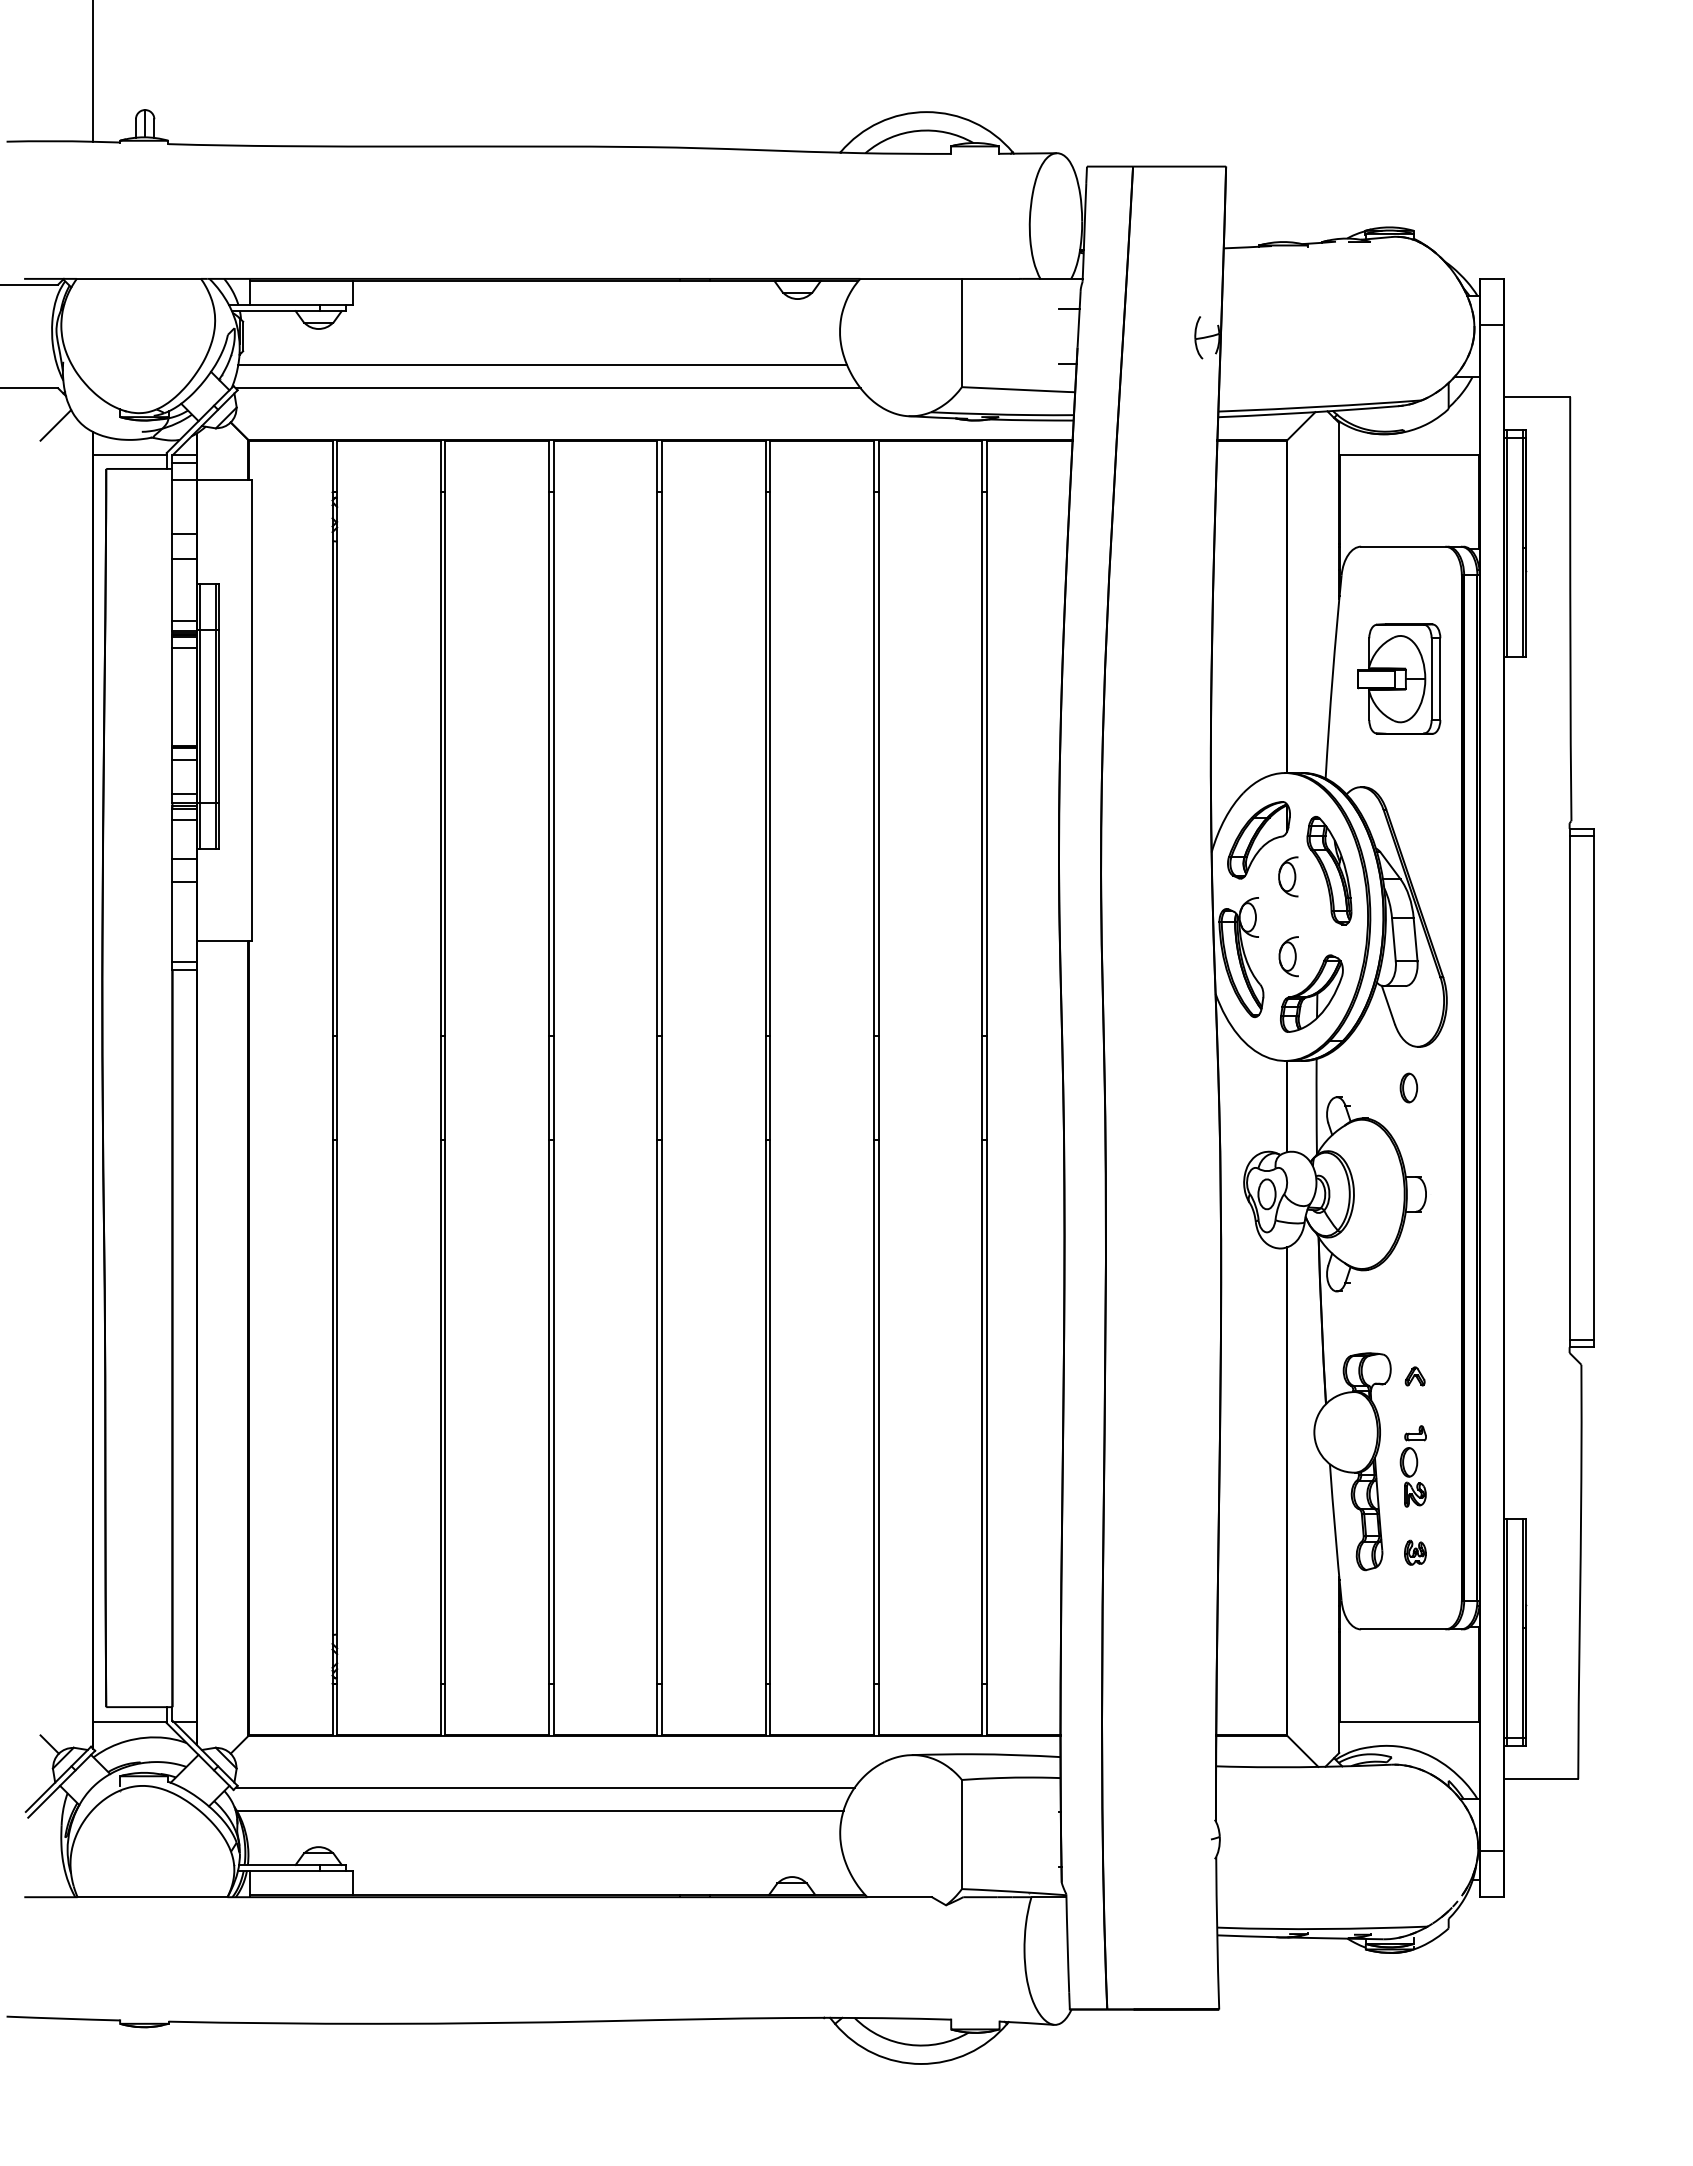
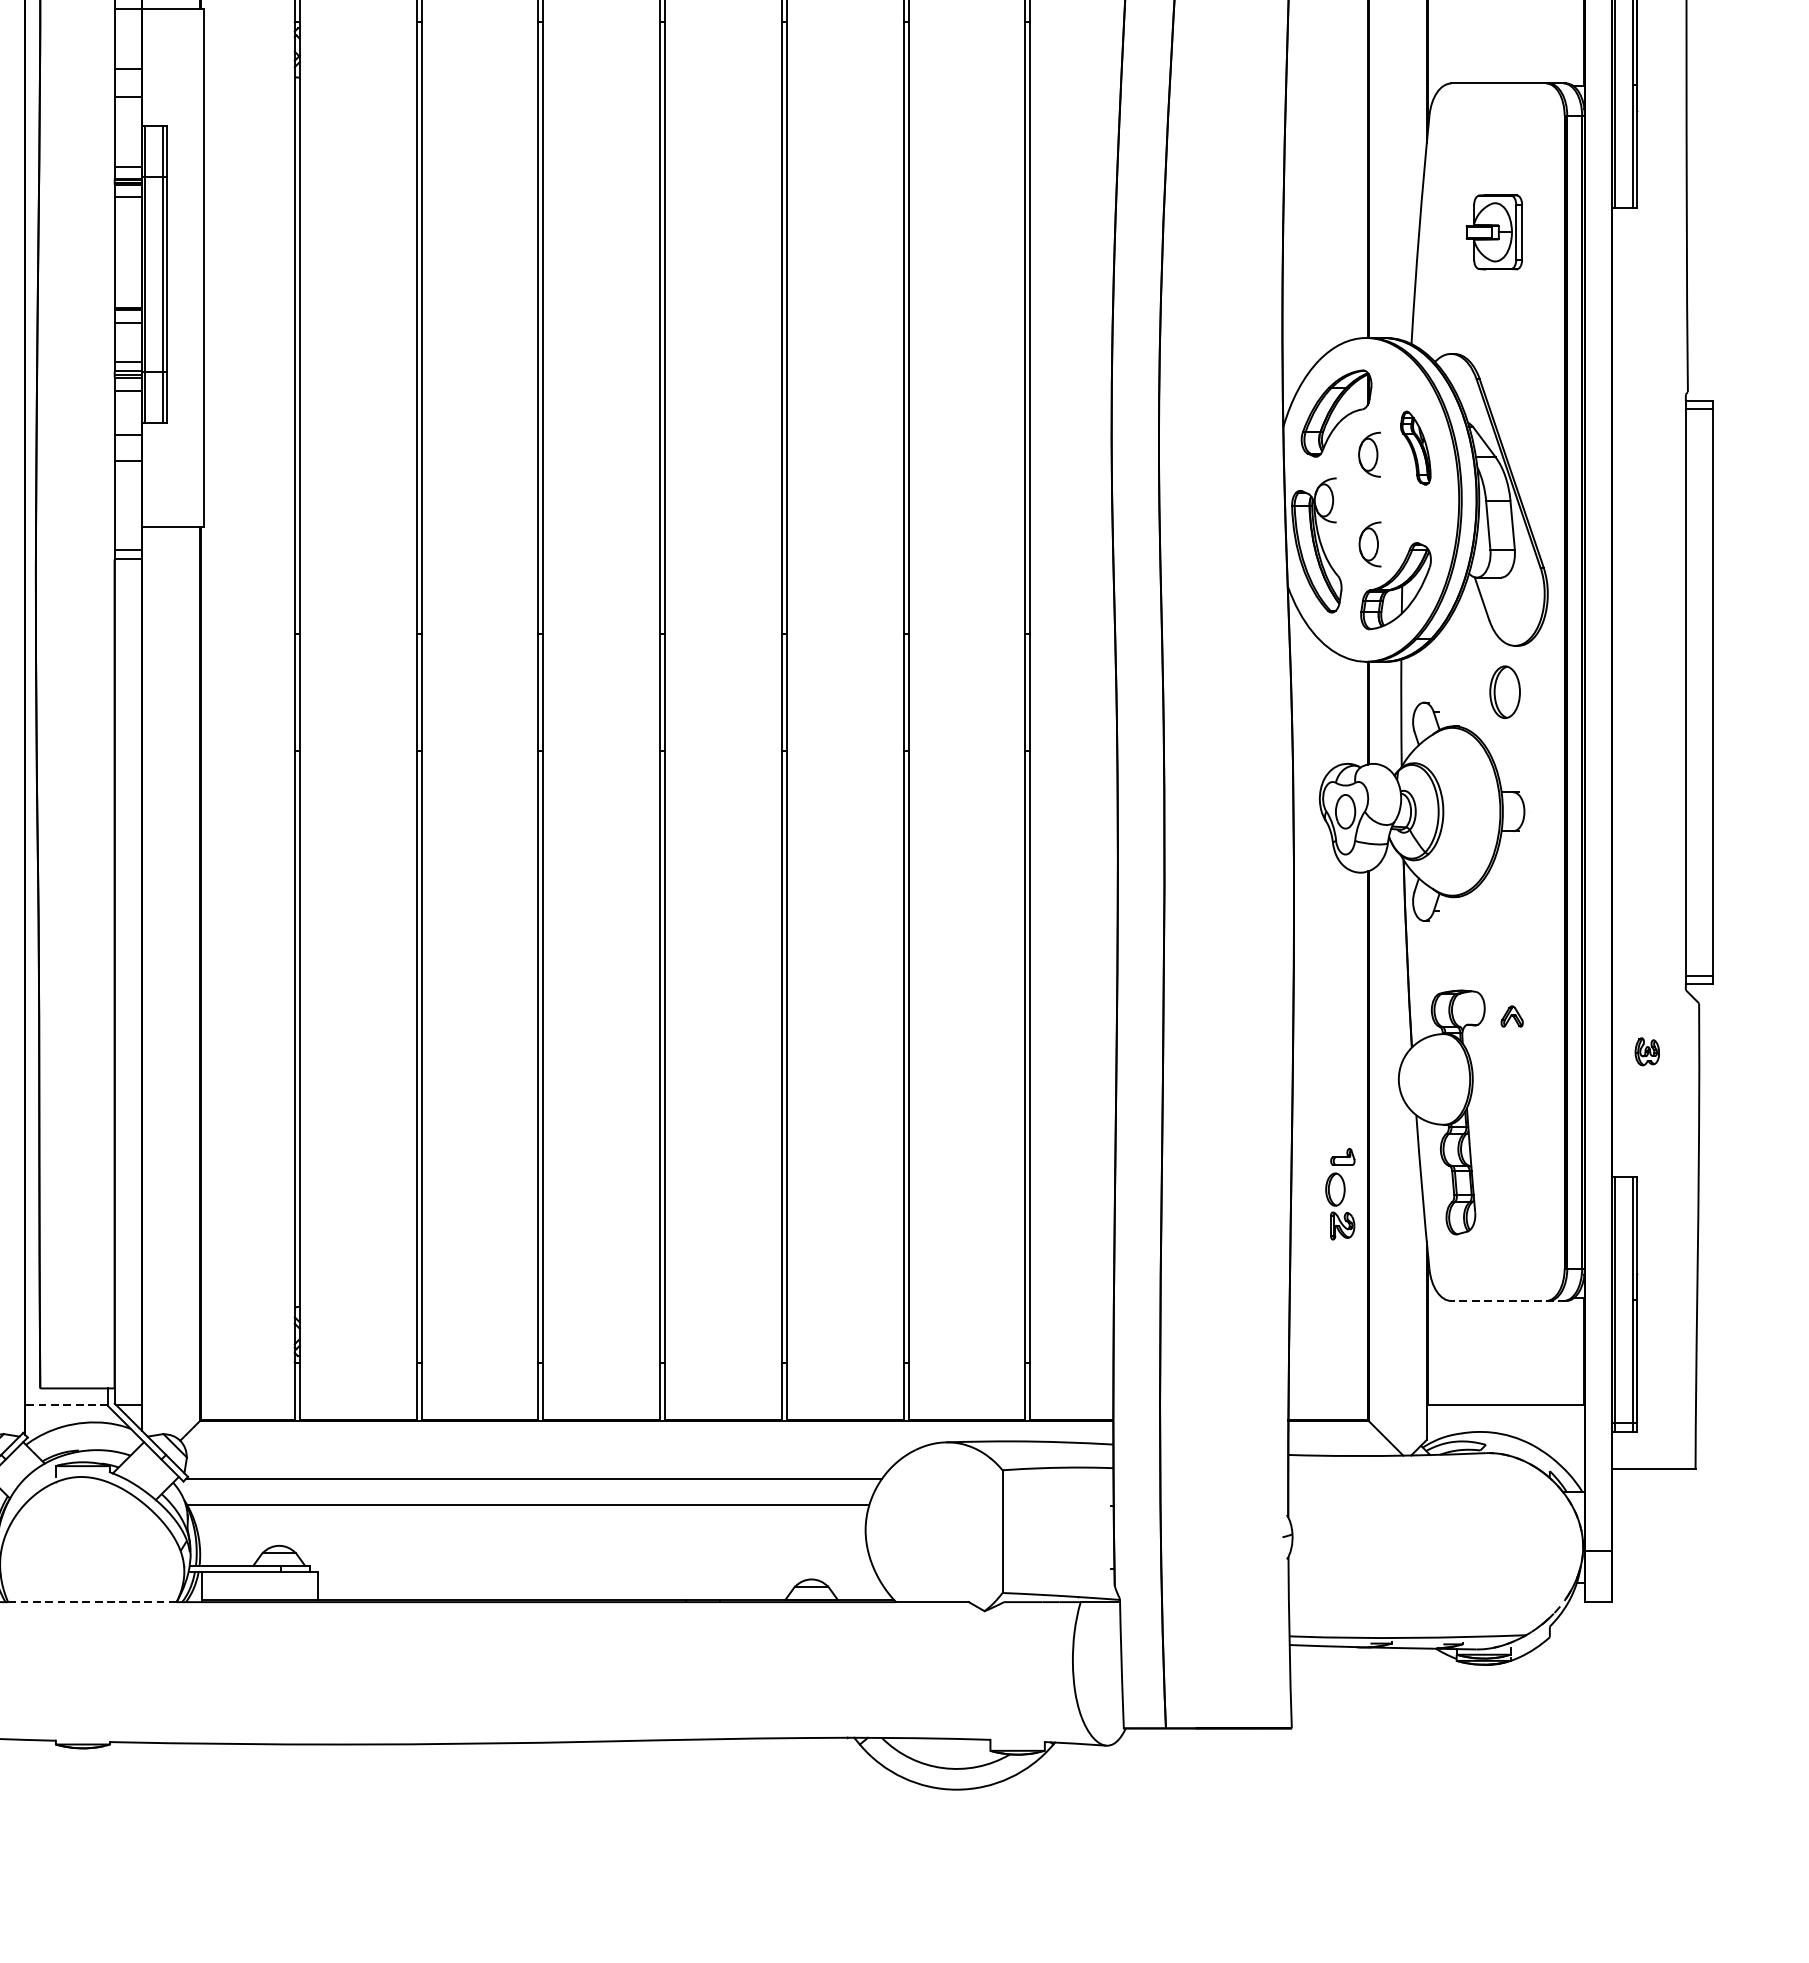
part: (1399, 678) -> (1494, 231), size x0.6
part: (1329, 870) -> (1415, 447), size x0.6
part: (1408, 1087) -> (1504, 691), size x1.6
part: (1412, 1466) -> (1339, 1194), moved
part: (1415, 1552) -> (1647, 1051), moved
line: (1411, 1629) -> (1508, 1301), solid -> dashed
line: (129, 1721) -> (66, 1404), solid -> dashed
line: (152, 1897) -> (92, 1602), solid -> dashed

